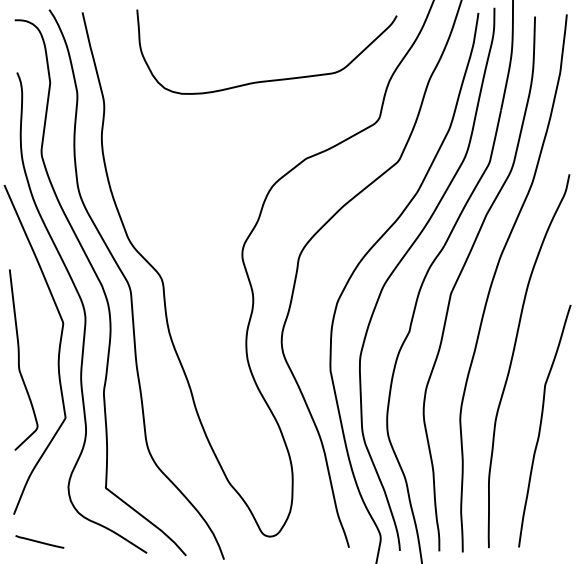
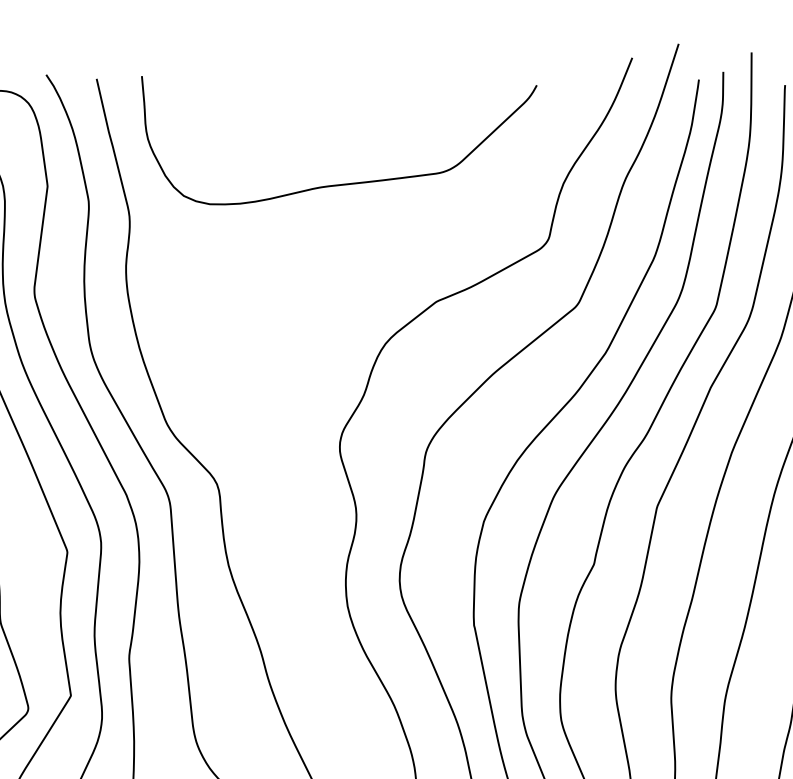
curve: (271, 79) -> (346, 182), moved

